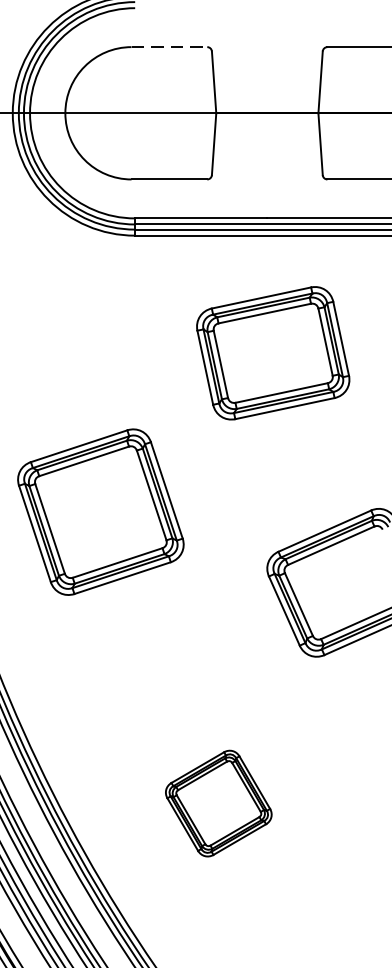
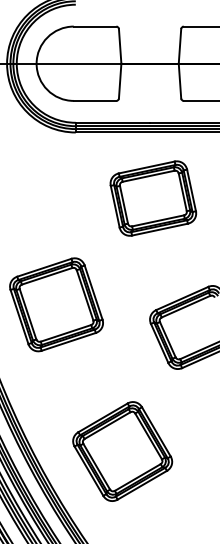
line: (170, 46) -> (95, 26), dashed -> solid
part: (100, 511) -> (56, 304), moved
part: (218, 803) -> (122, 451), size x1.67

